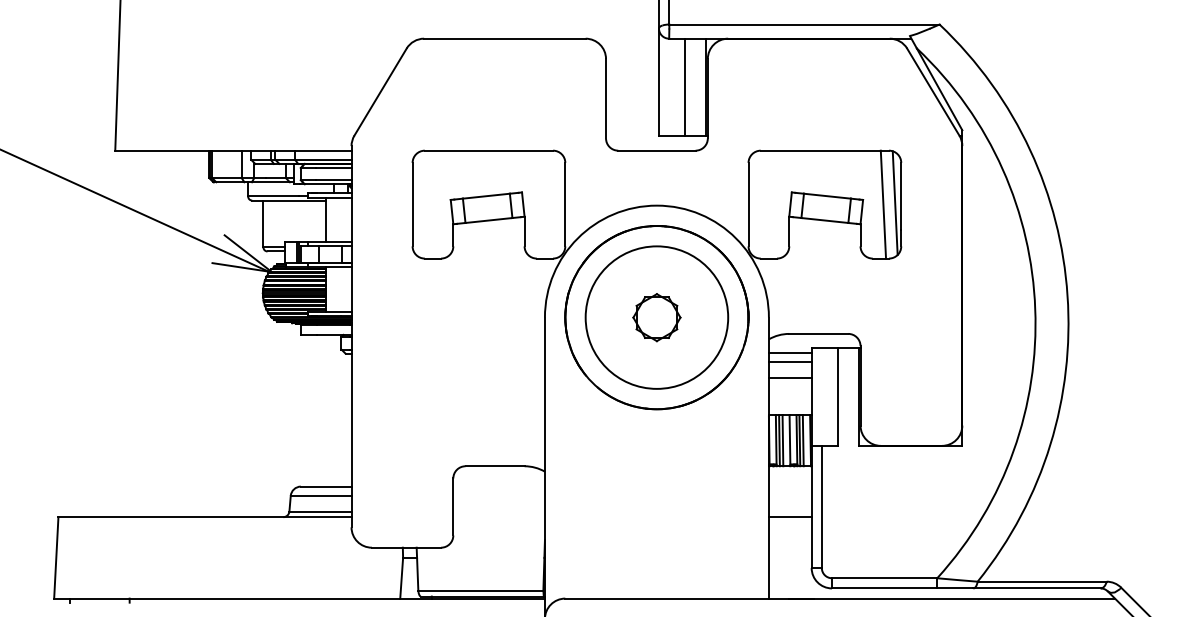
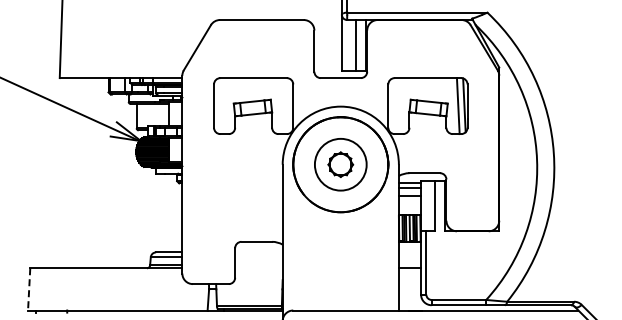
circle: (656, 317) -> (340, 164), size x0.7
line: (56, 558) -> (29, 289), solid -> dashed

